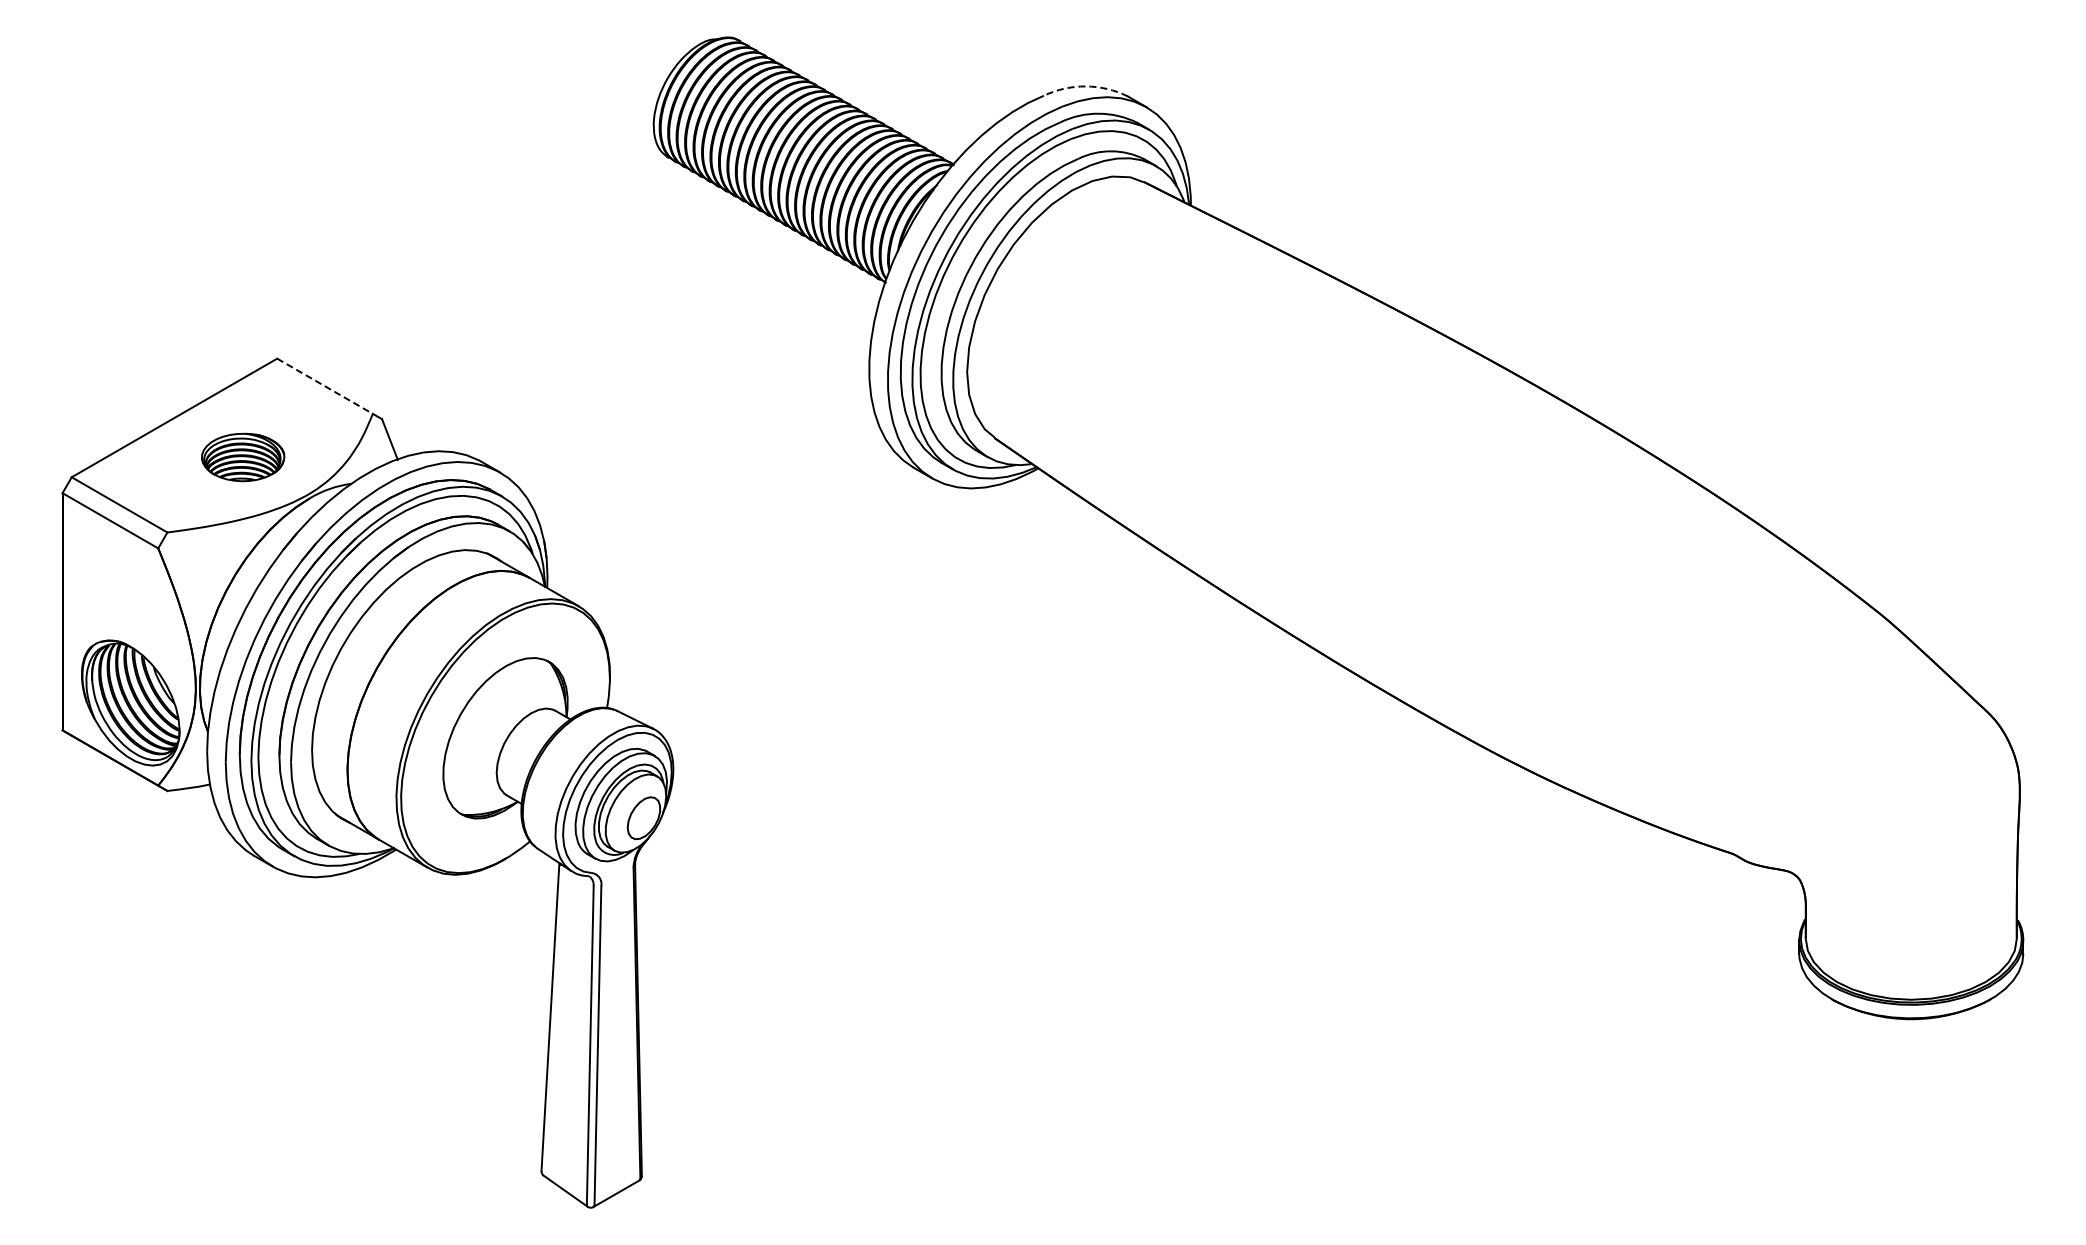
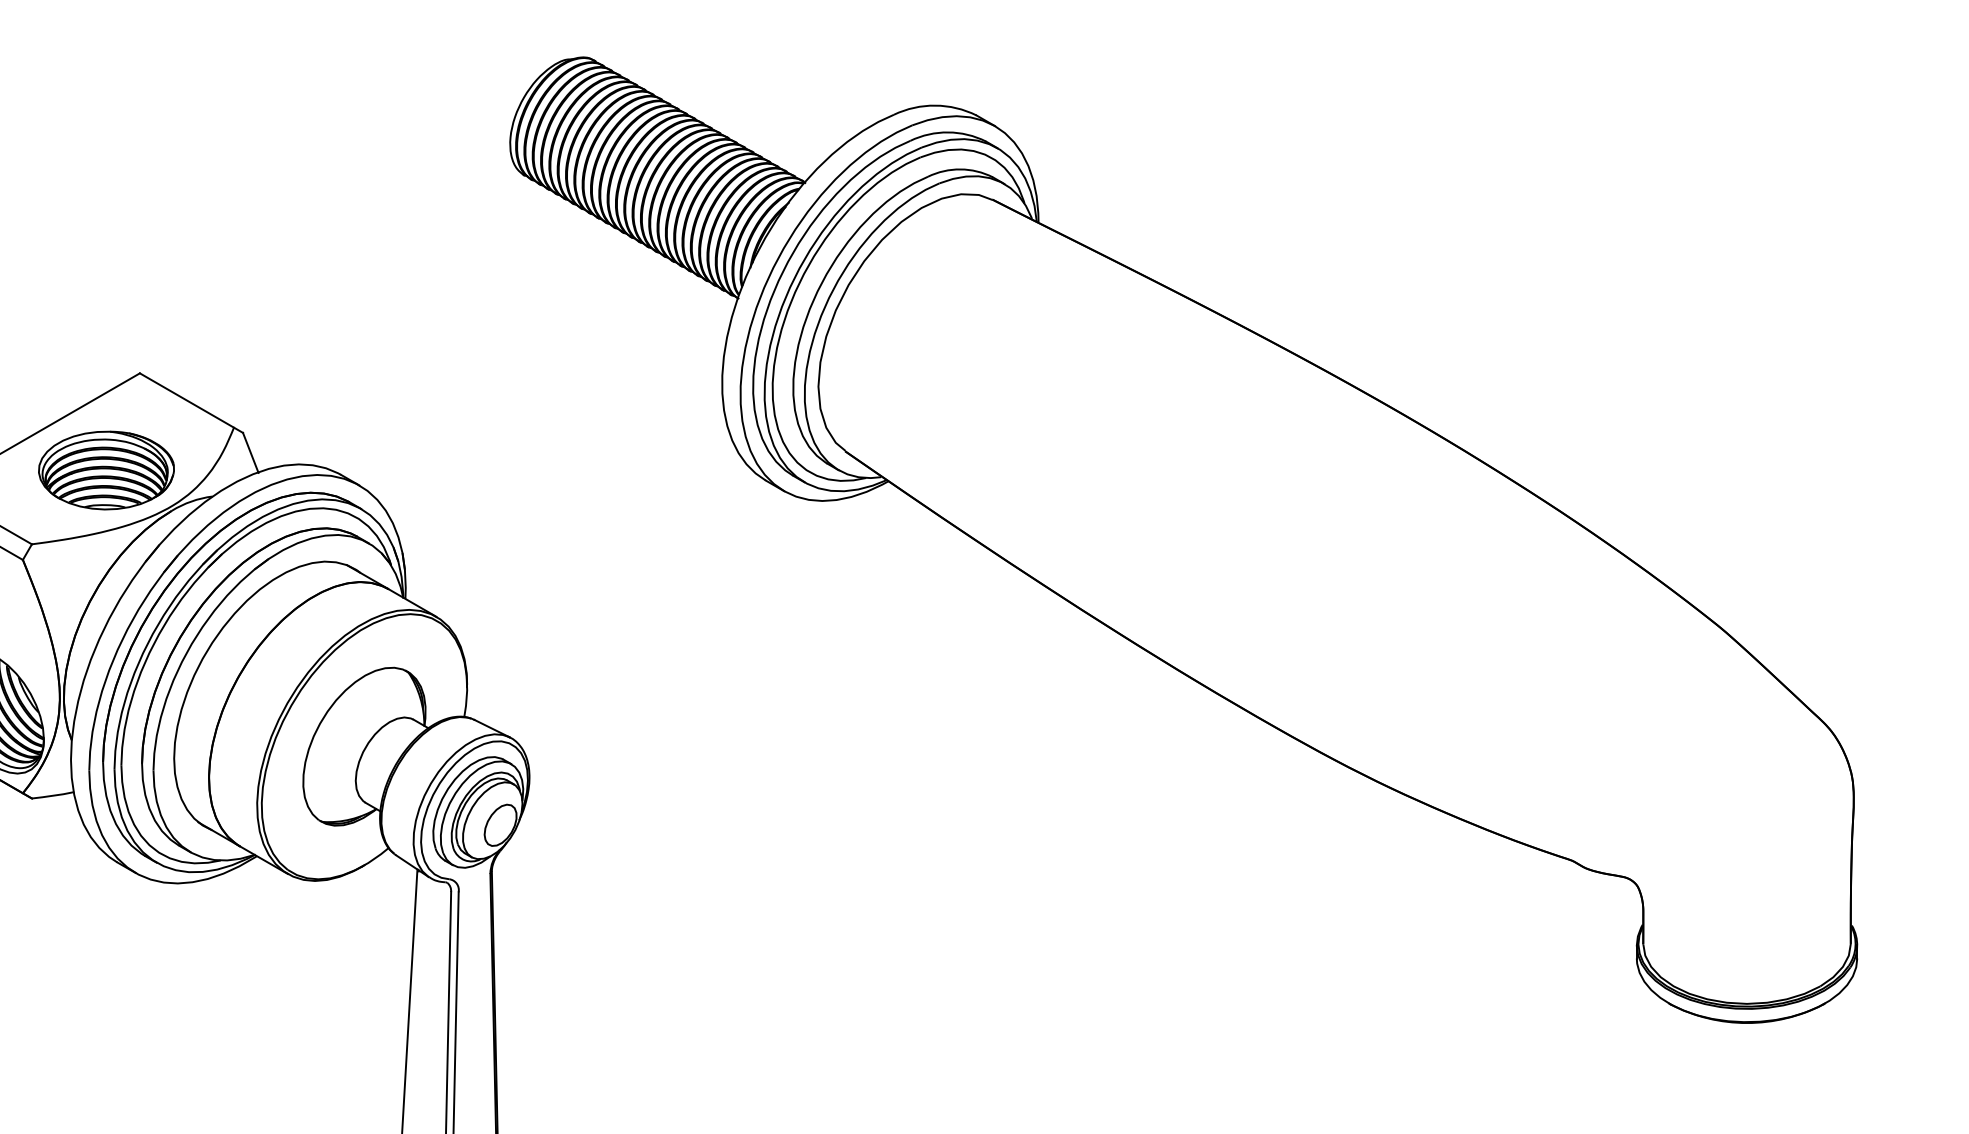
arc: (1085, 86) -> (934, 105), dashed -> solid
line: (325, 386) -> (187, 400), dashed -> solid
part: (242, 457) -> (105, 470), size x1.67

